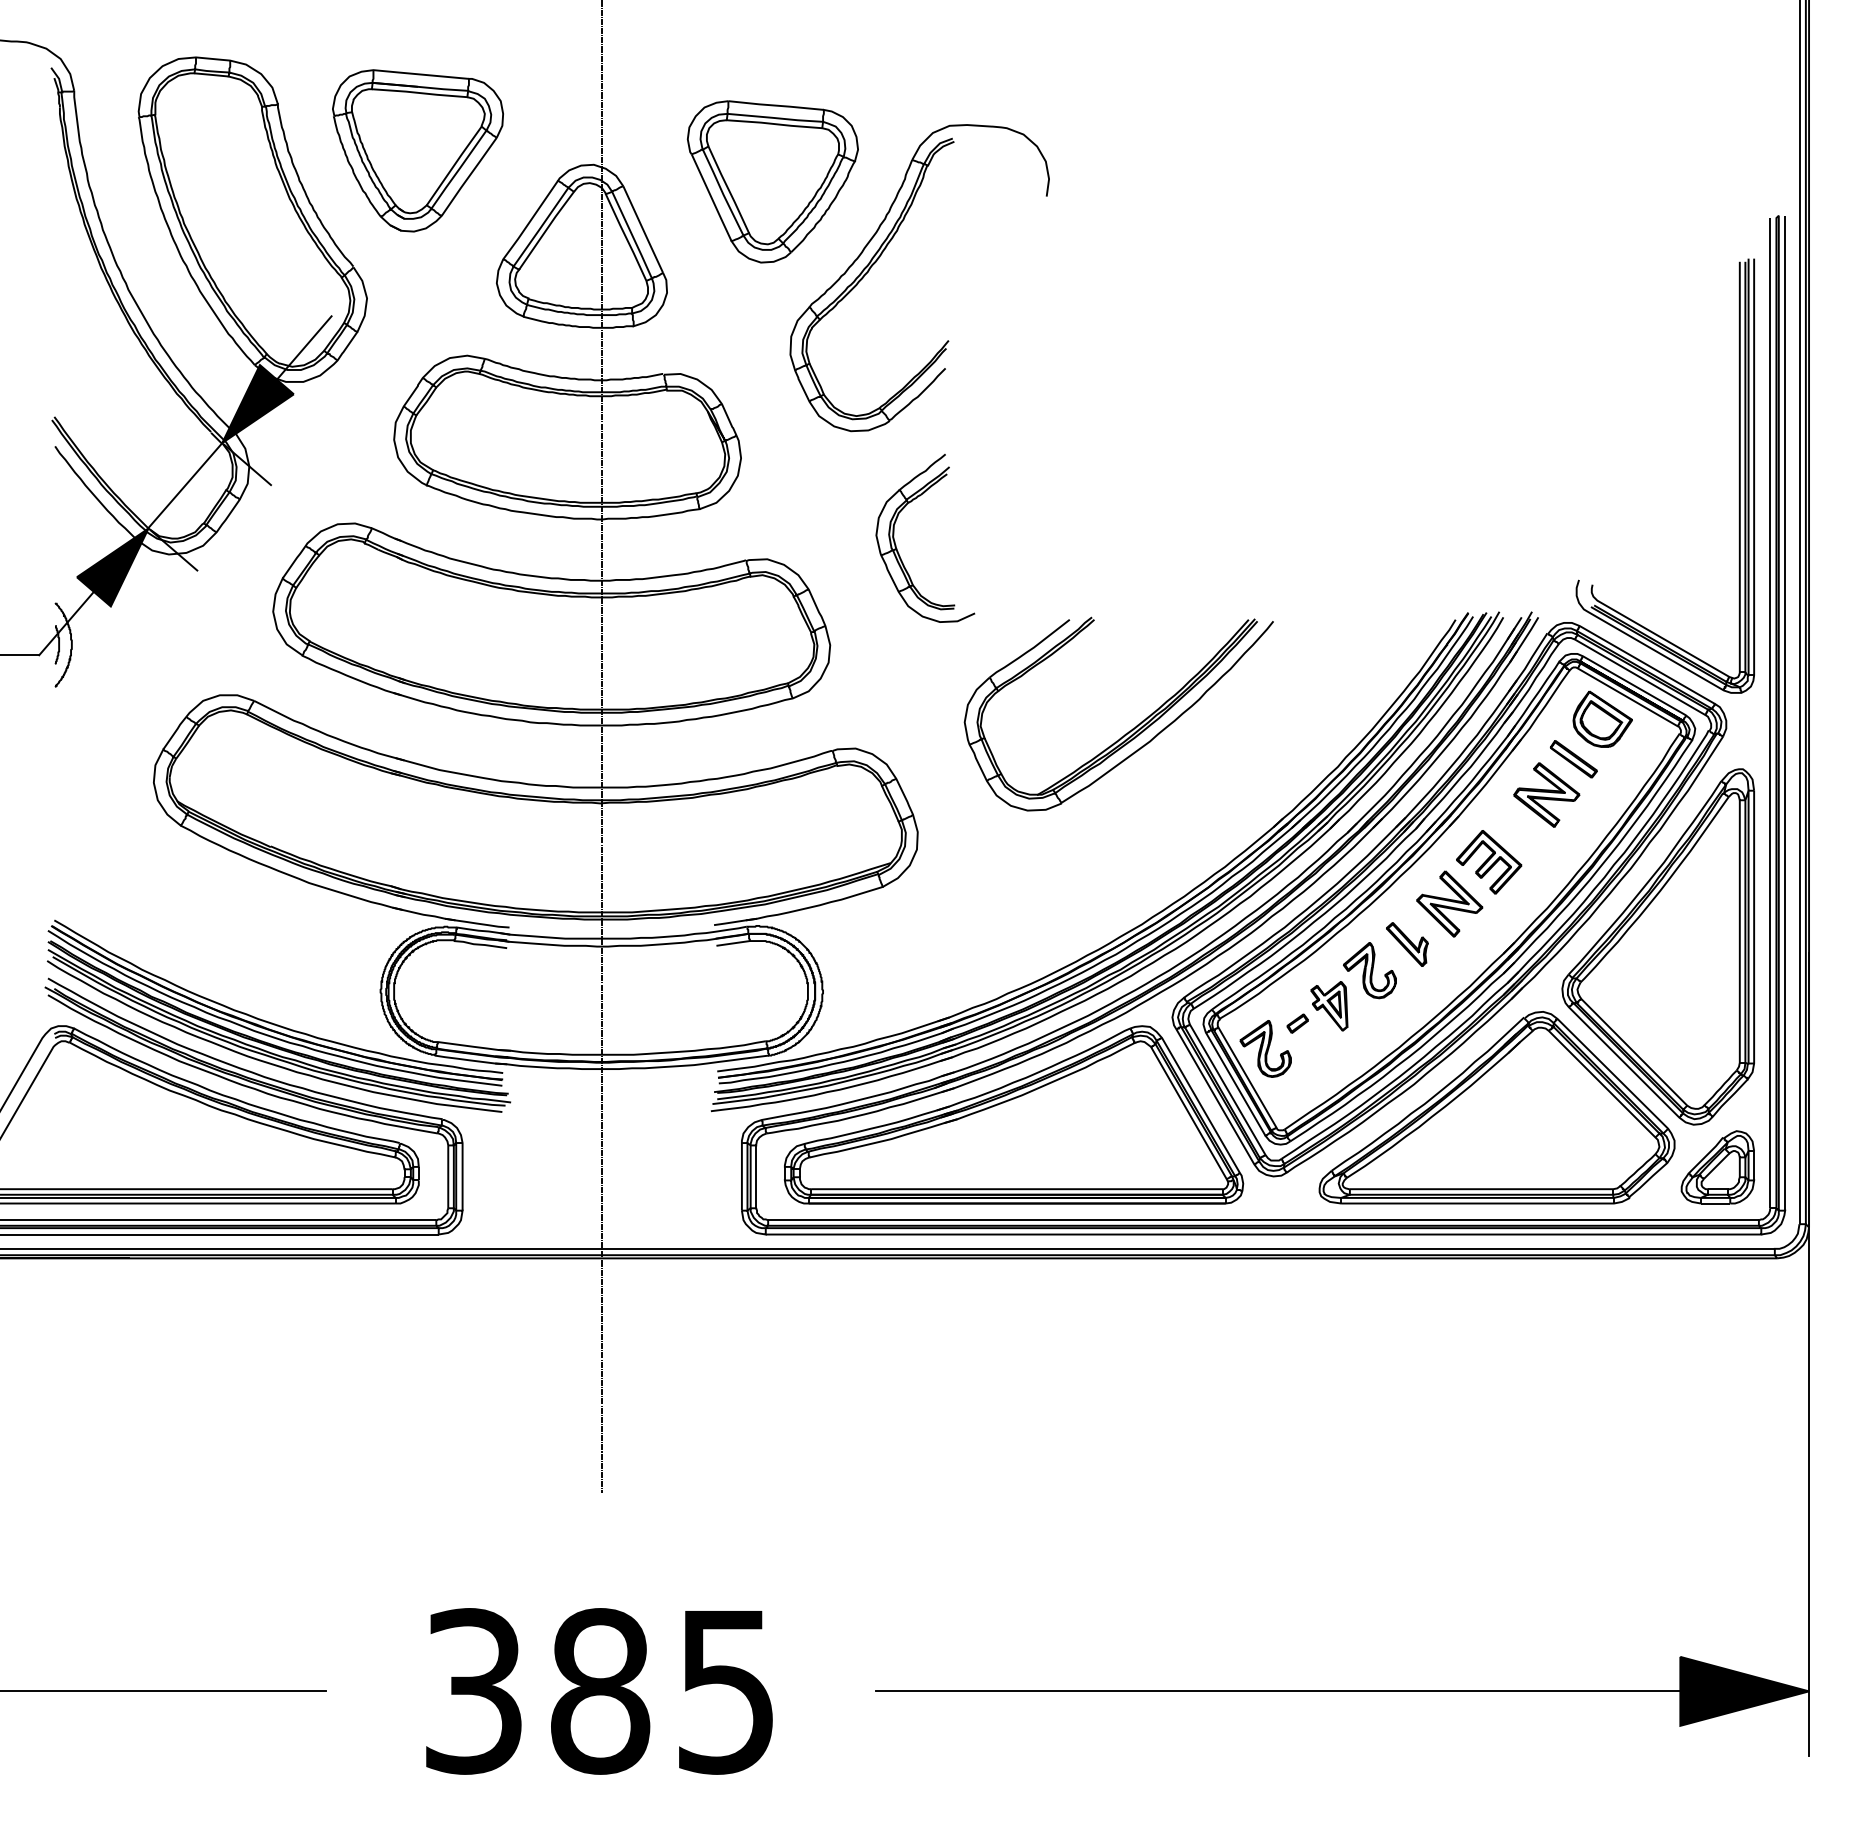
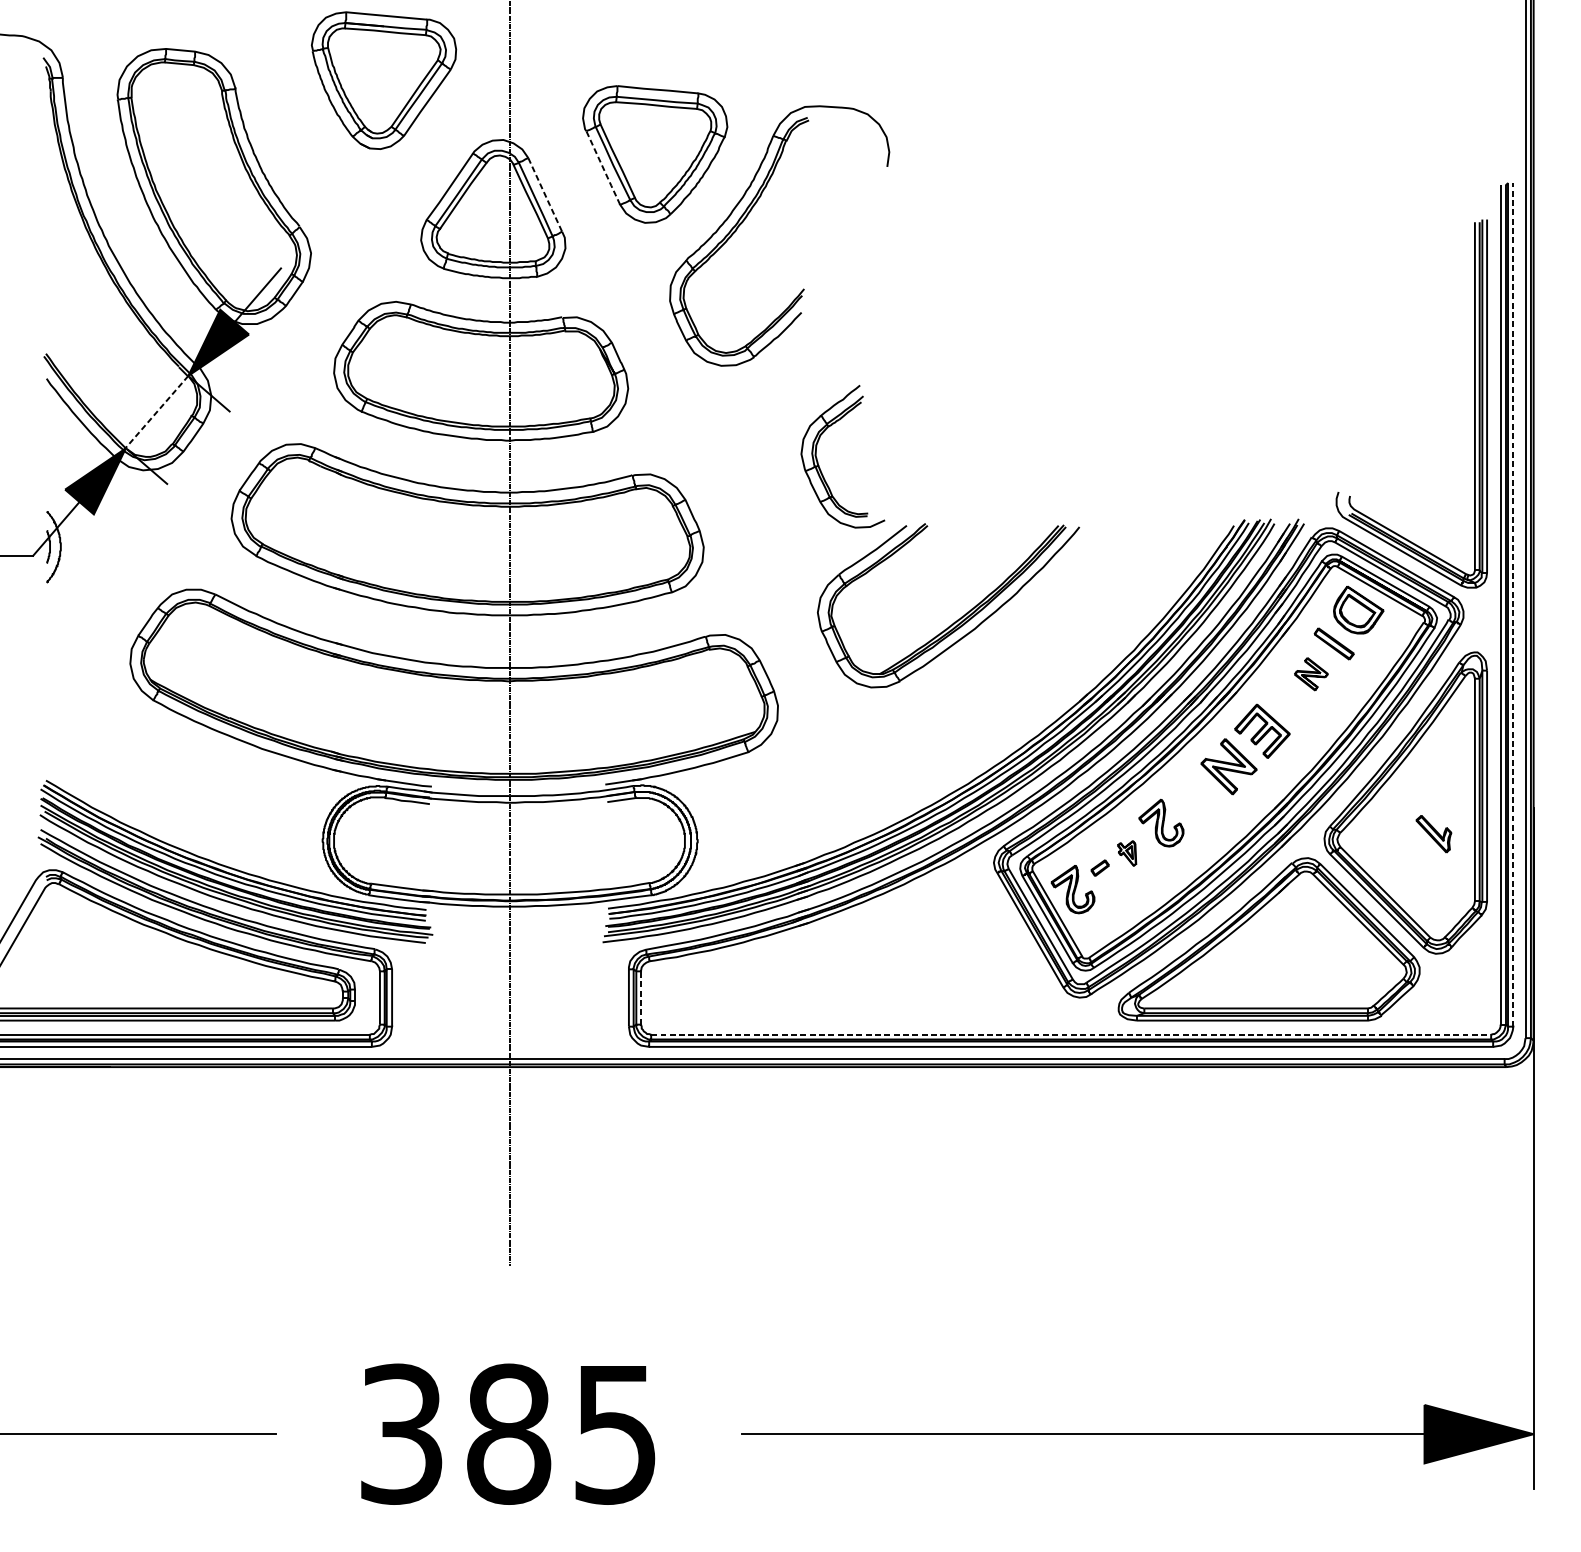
part: (417, 150) -> (383, 80), moved
line: (711, 198) -> (603, 168), solid -> dashed
line: (643, 230) -> (545, 195), solid -> dashed
line: (184, 486) -> (156, 412), solid -> dashed
part: (897, 548) -> (819, 465), moved
line: (1785, 712) -> (1513, 604), solid -> dashed
part: (1546, 794) -> (1311, 673), size x0.6
part: (1407, 944) -> (1433, 834), moved
part: (1329, 1006) -> (1127, 853), size x0.6
part: (1014, 1114) -> (860, 945), removed
part: (1717, 1167) -> (1456, 990), removed
line: (756, 1176) -> (641, 997), solid -> dashed
line: (1264, 1220) -> (1071, 1035), solid -> dashed

